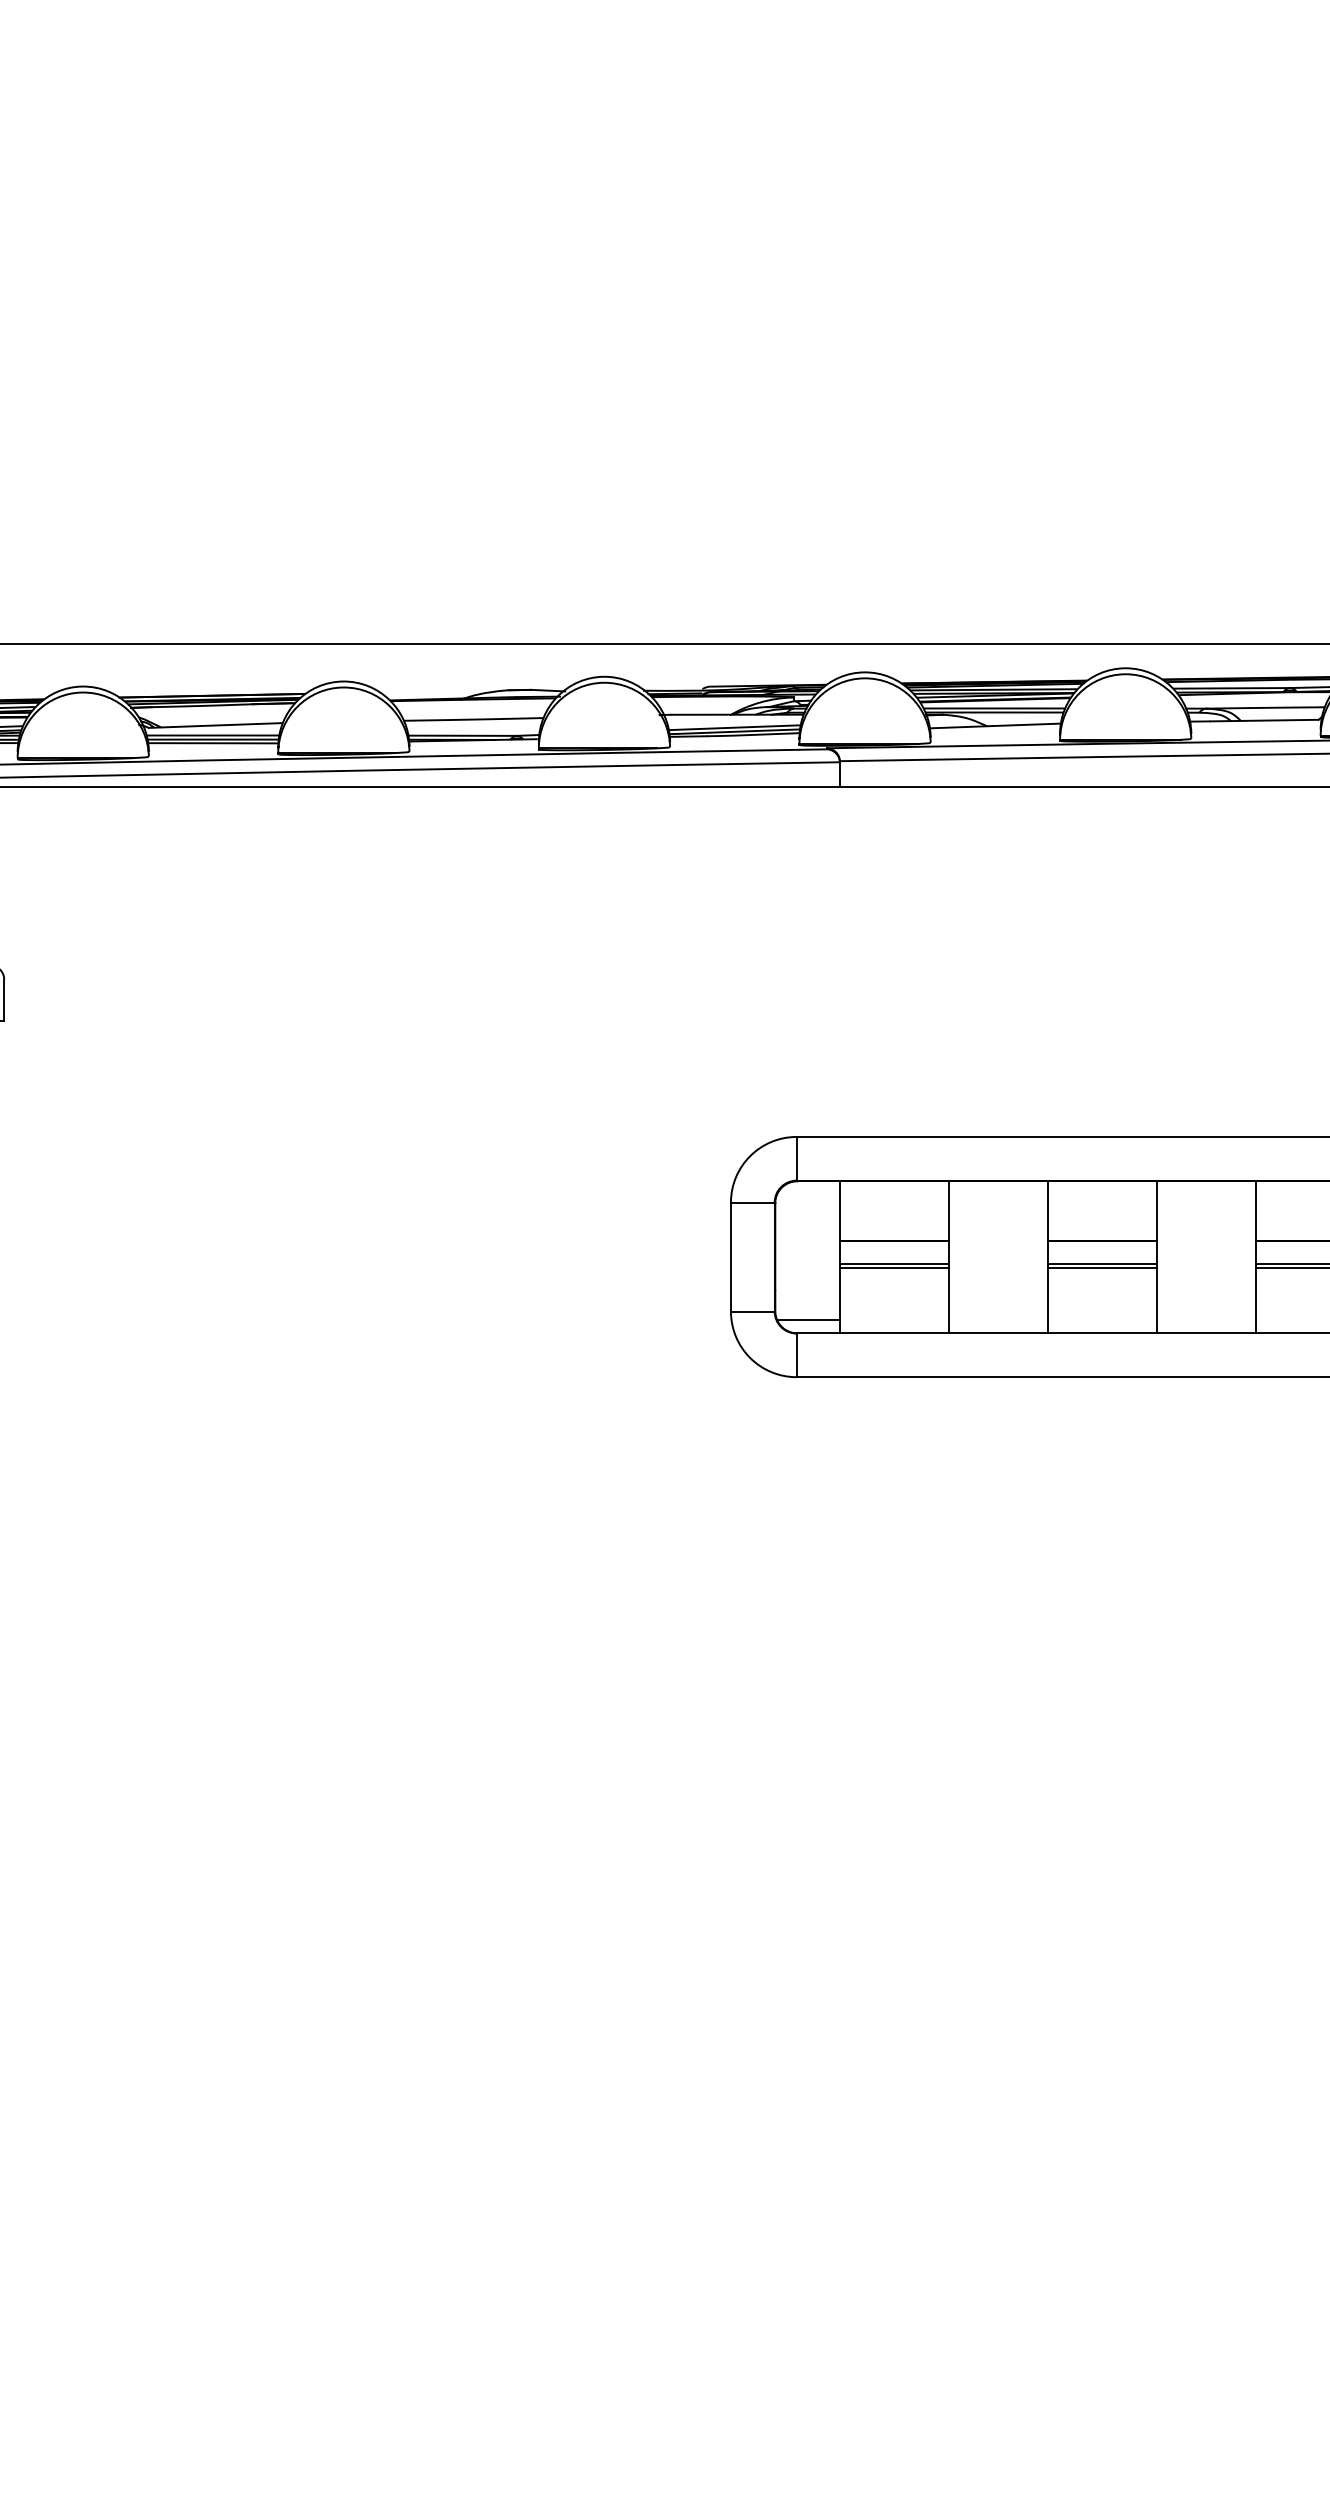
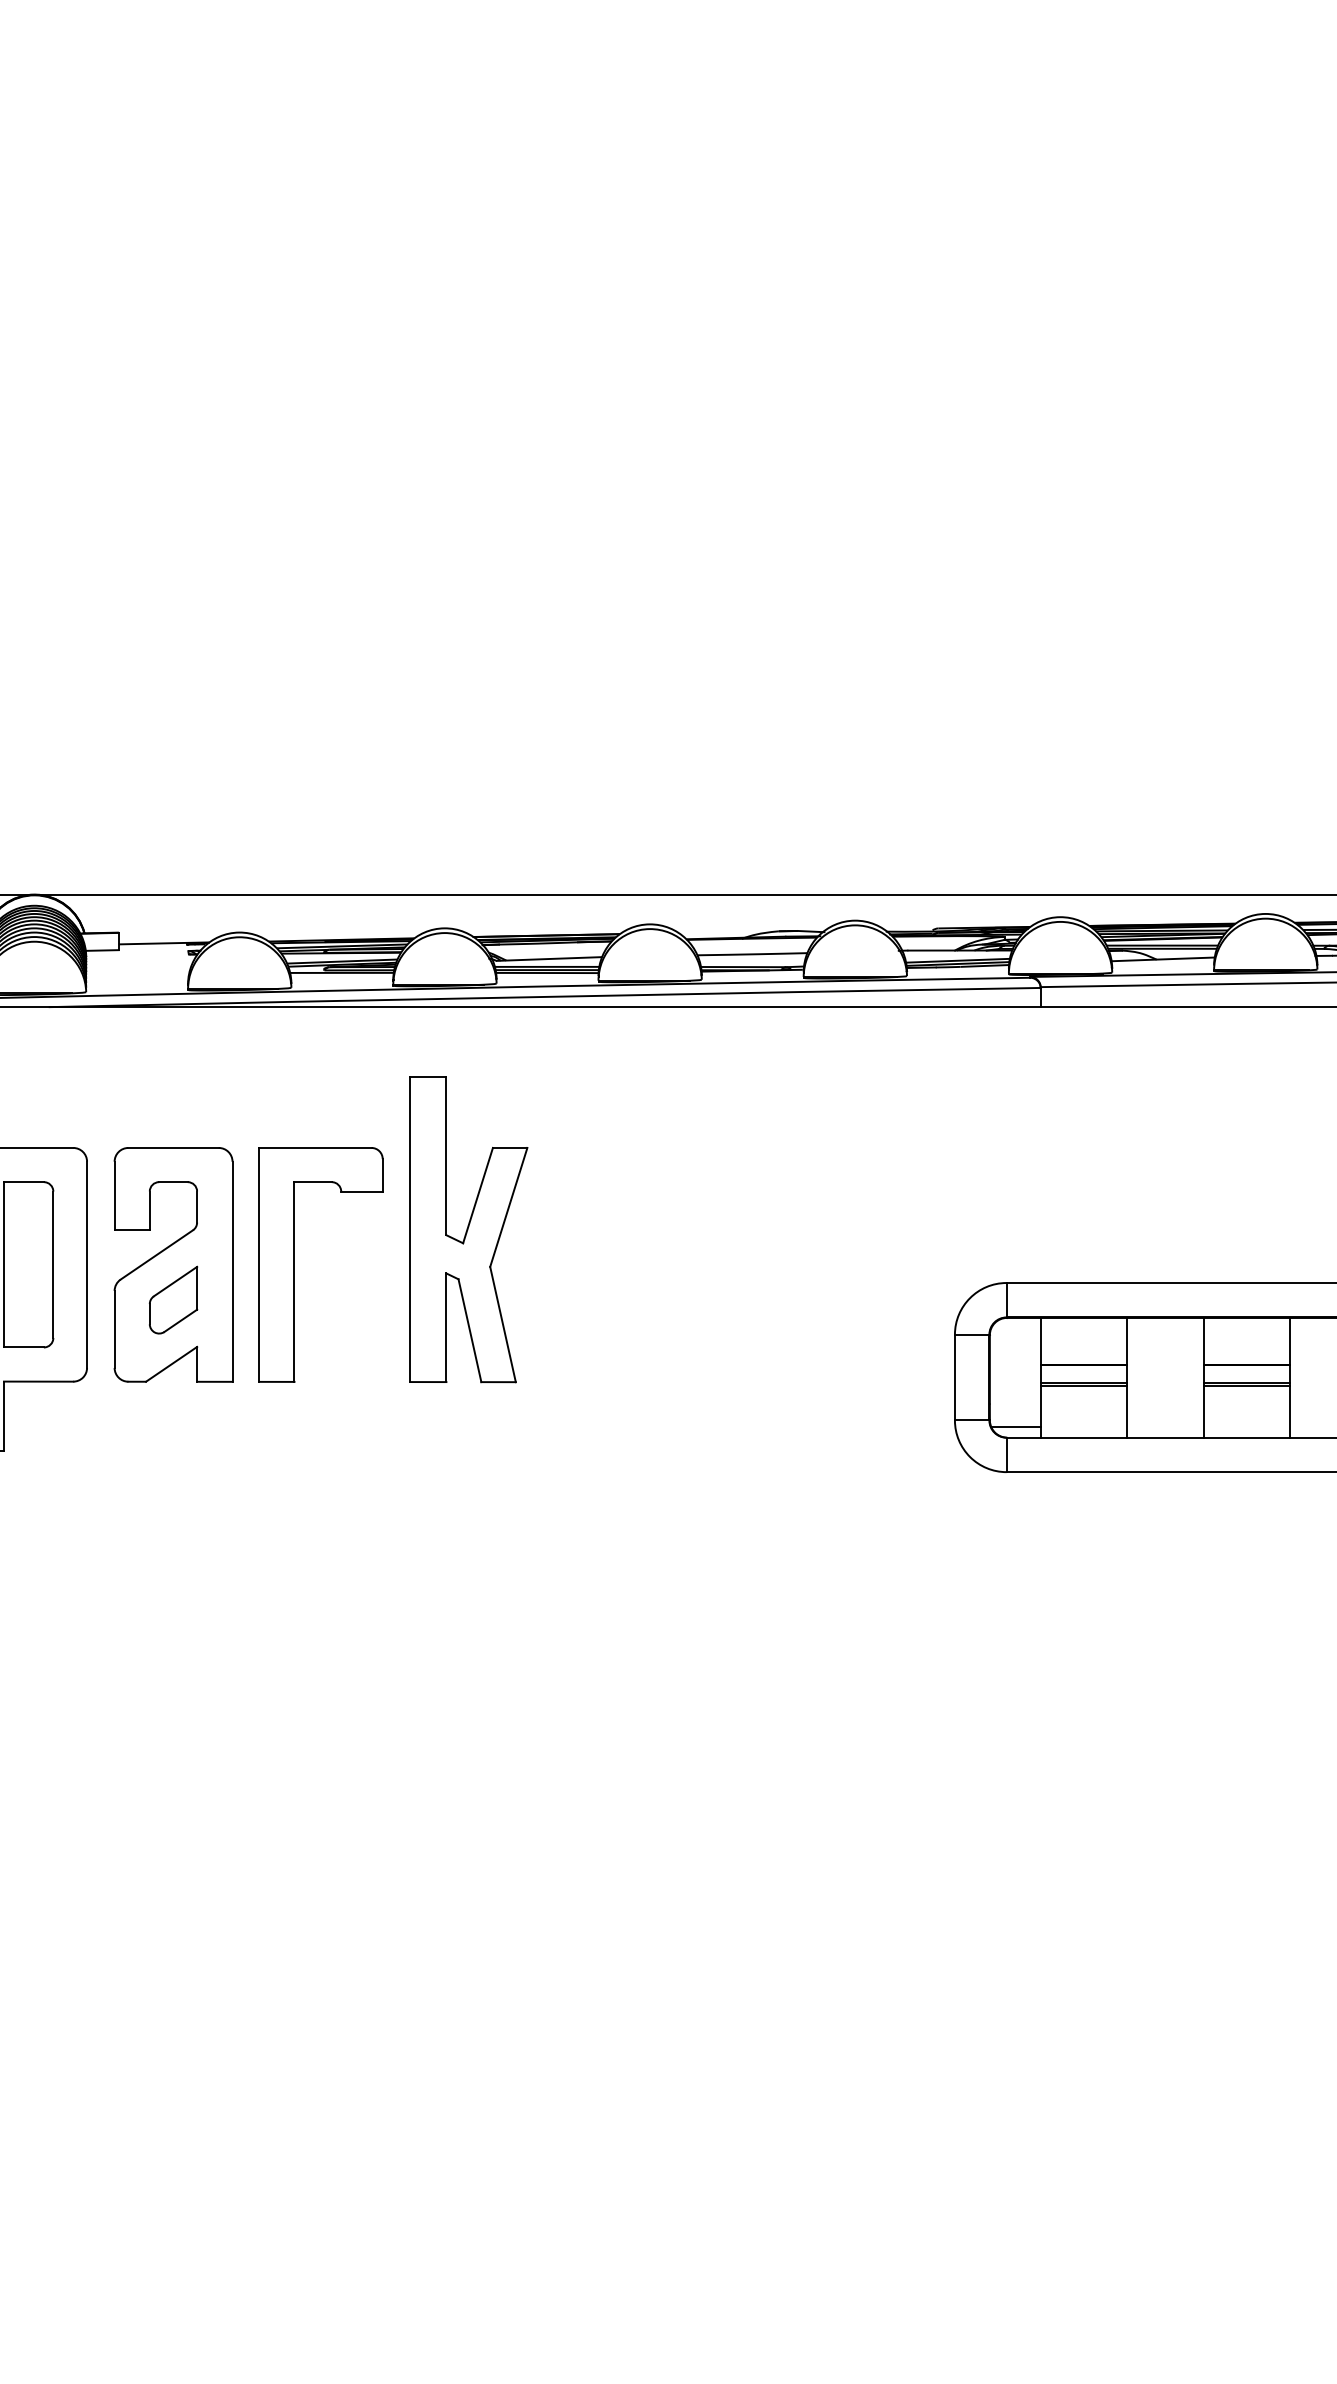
part: (113, 1069) -> (468, 1229), added

